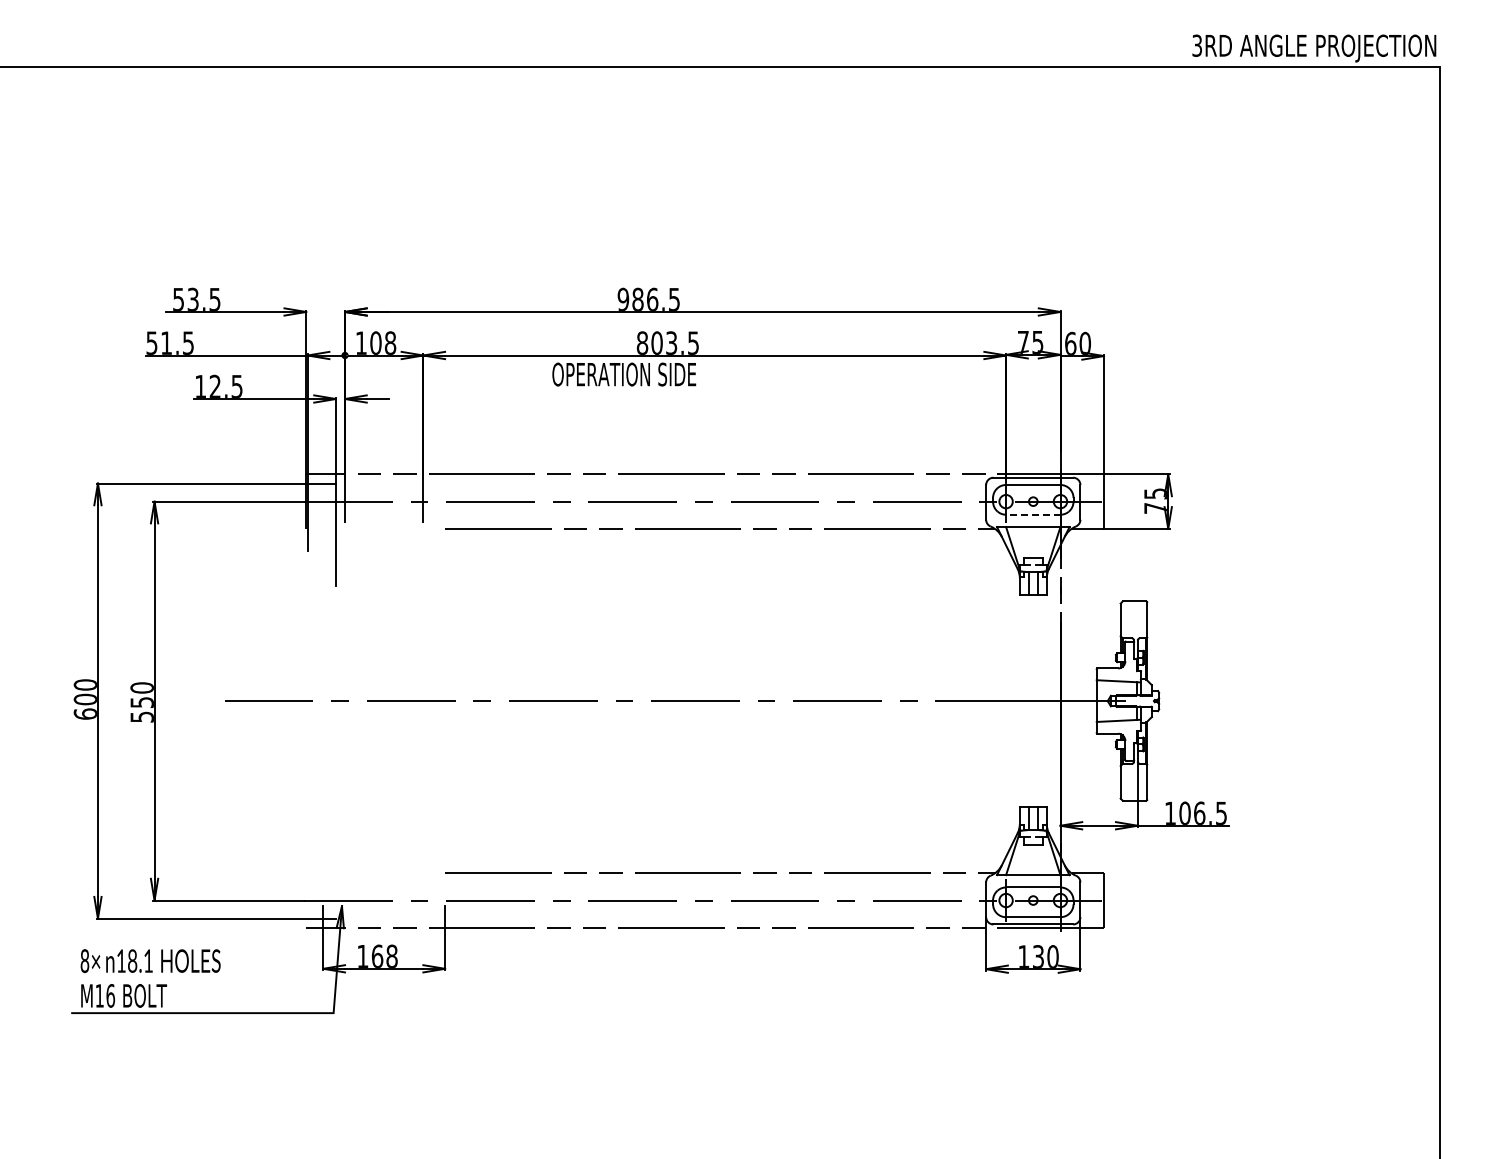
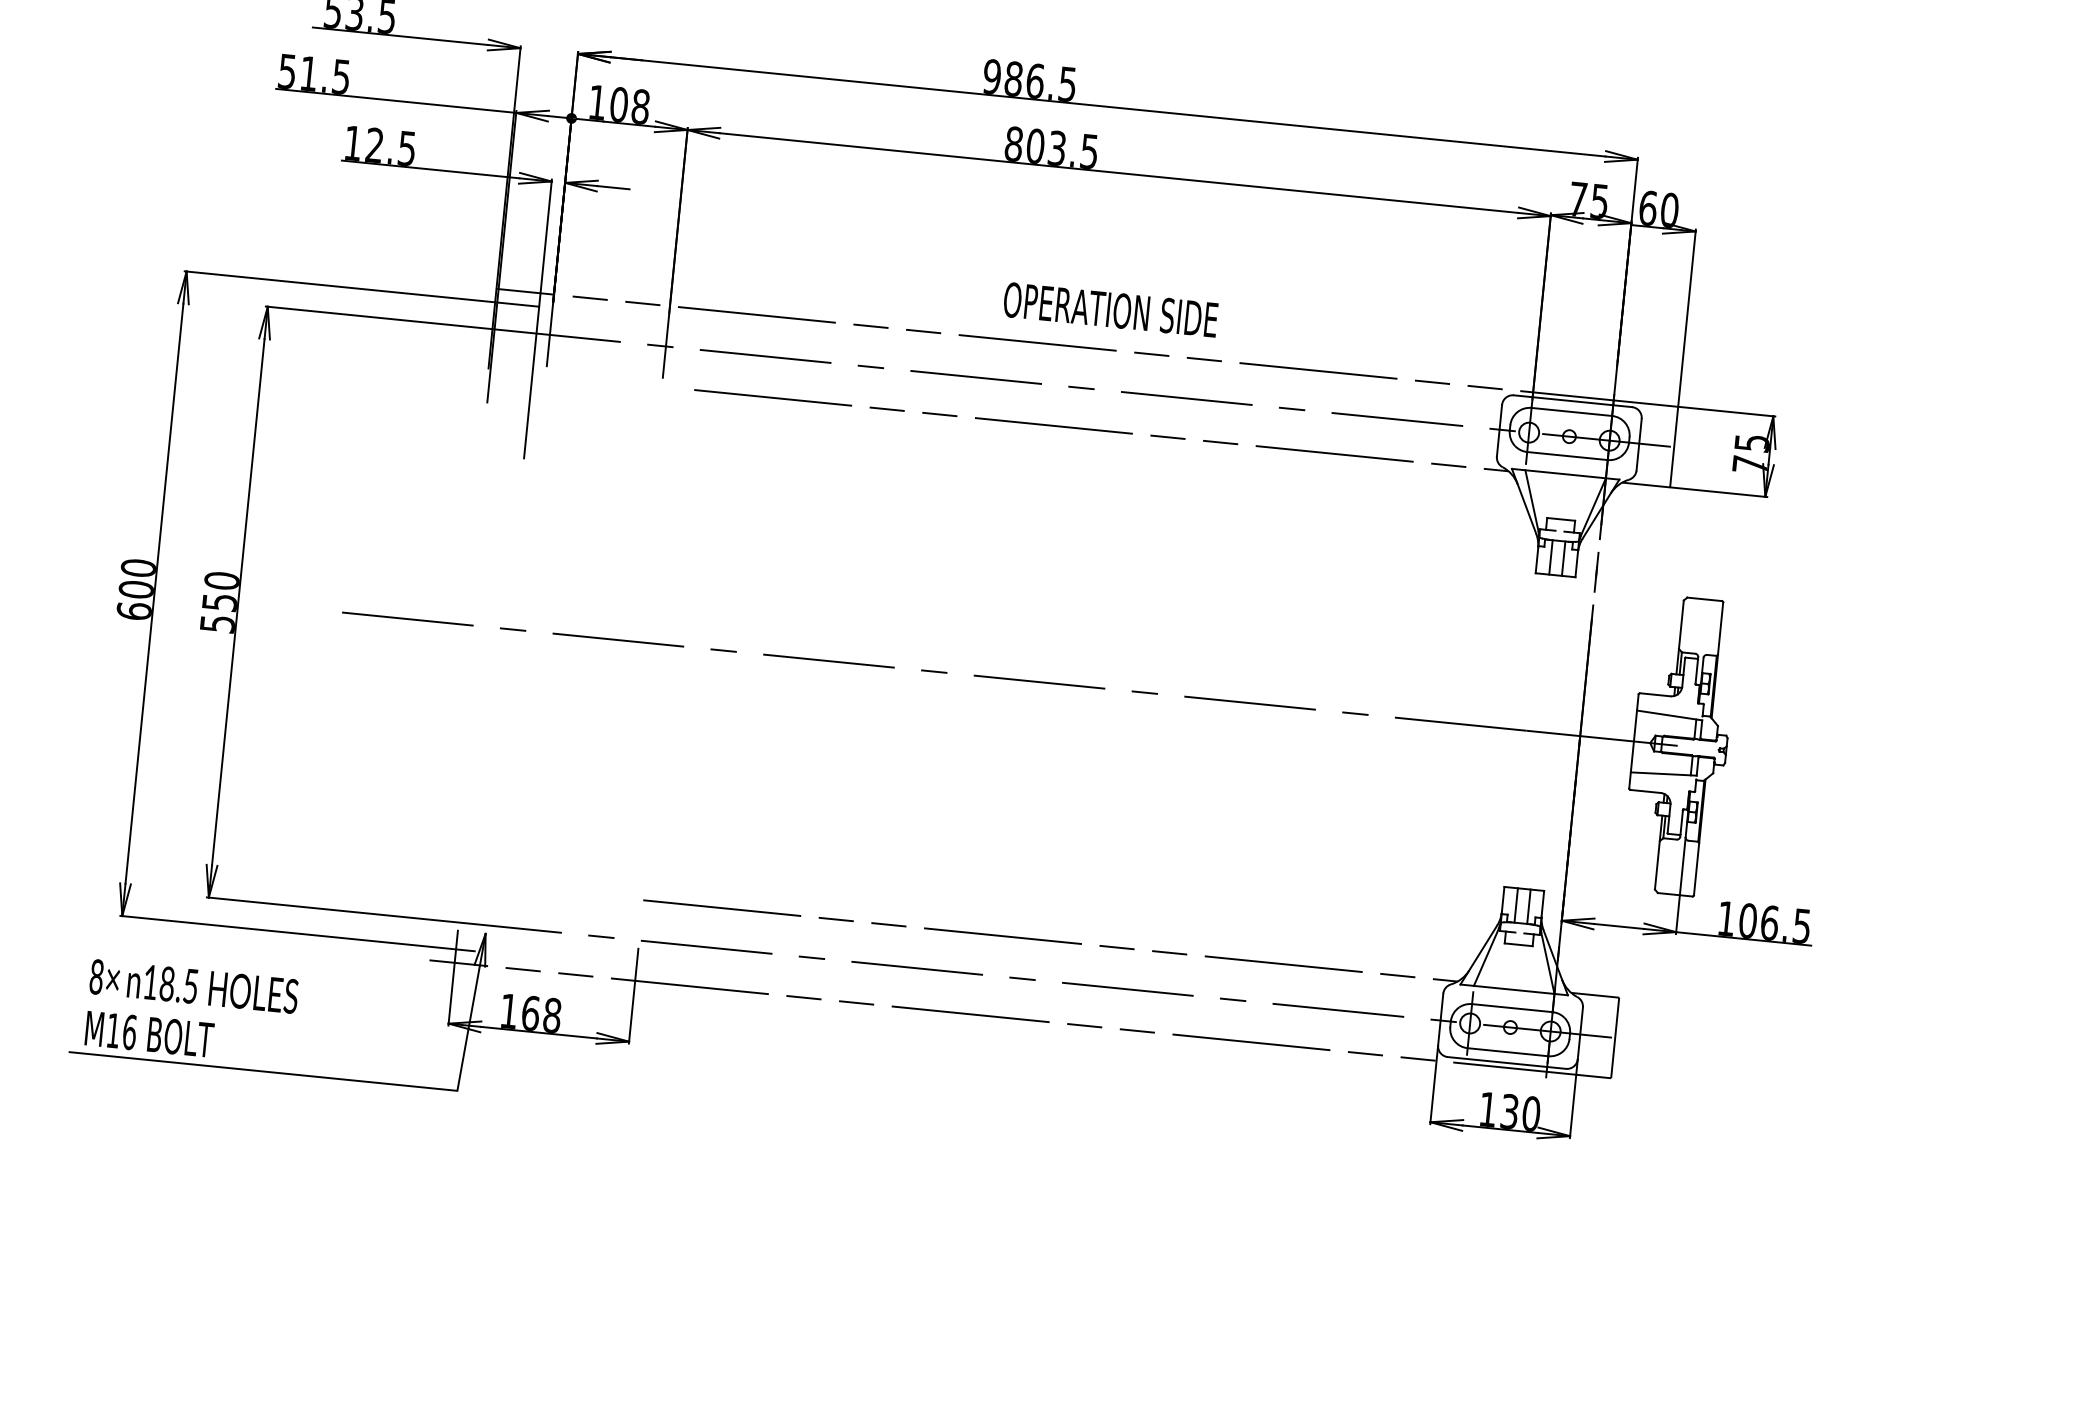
text: (624, 374) -> (1111, 309), moved
line: (1032, 514) -> (1566, 455), dashed -> solid
text: (148, 960) -> (190, 985), 18.1 -> 18.5

